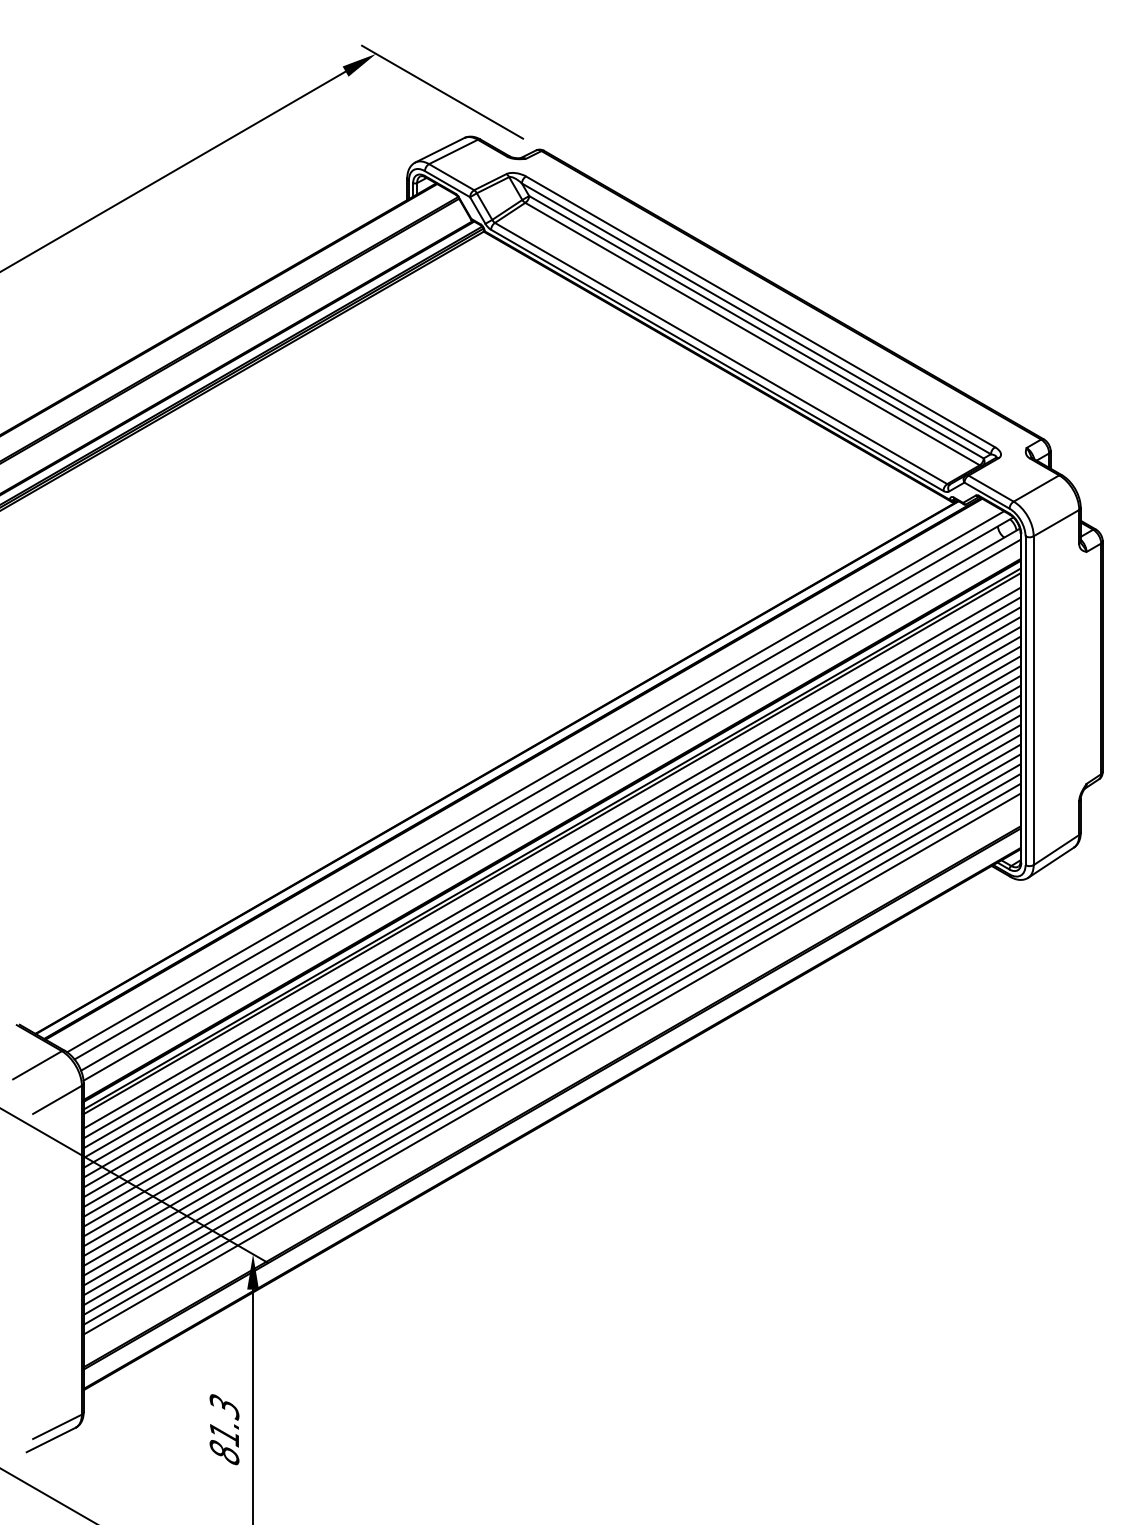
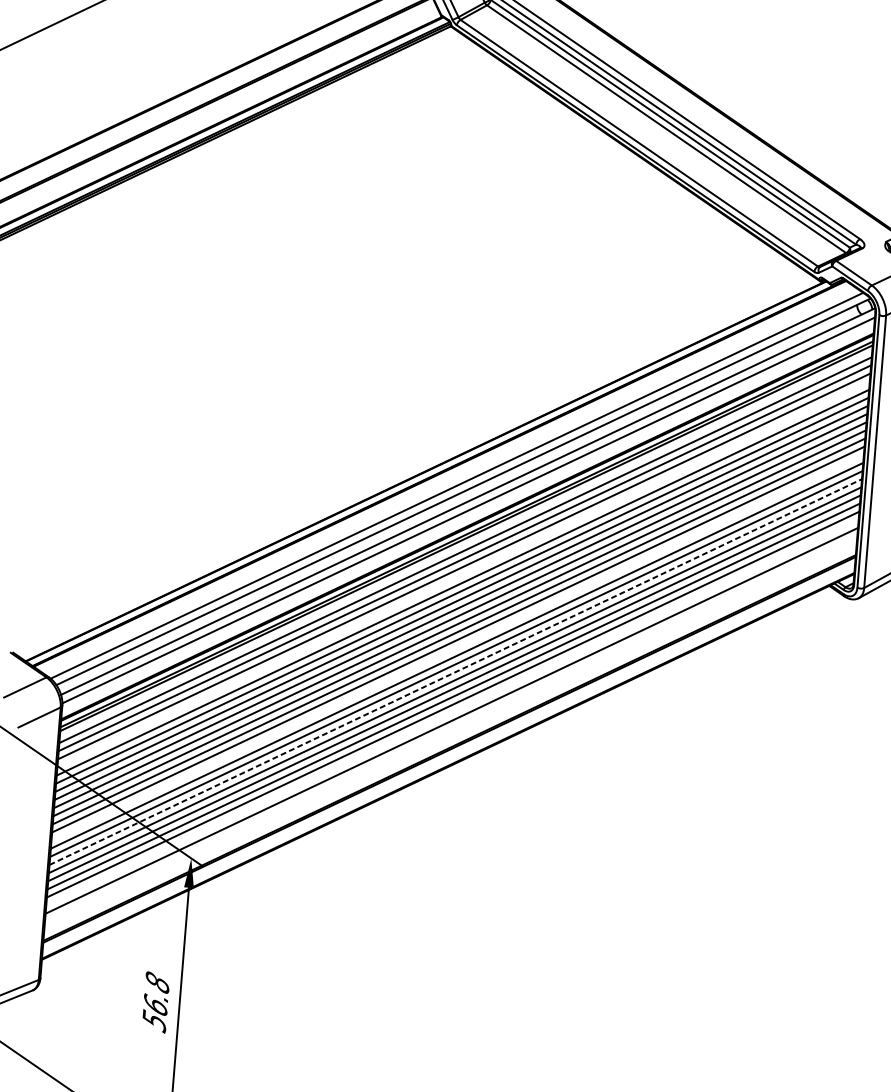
line: (551, 887) -> (463, 574), removed
line: (551, 975) -> (457, 647), removed
line: (552, 1005) -> (456, 672), solid -> dashed
line: (551, 1053) -> (452, 711), removed
text: (224, 1430) -> (155, 1002), 81.3 -> 56.8

